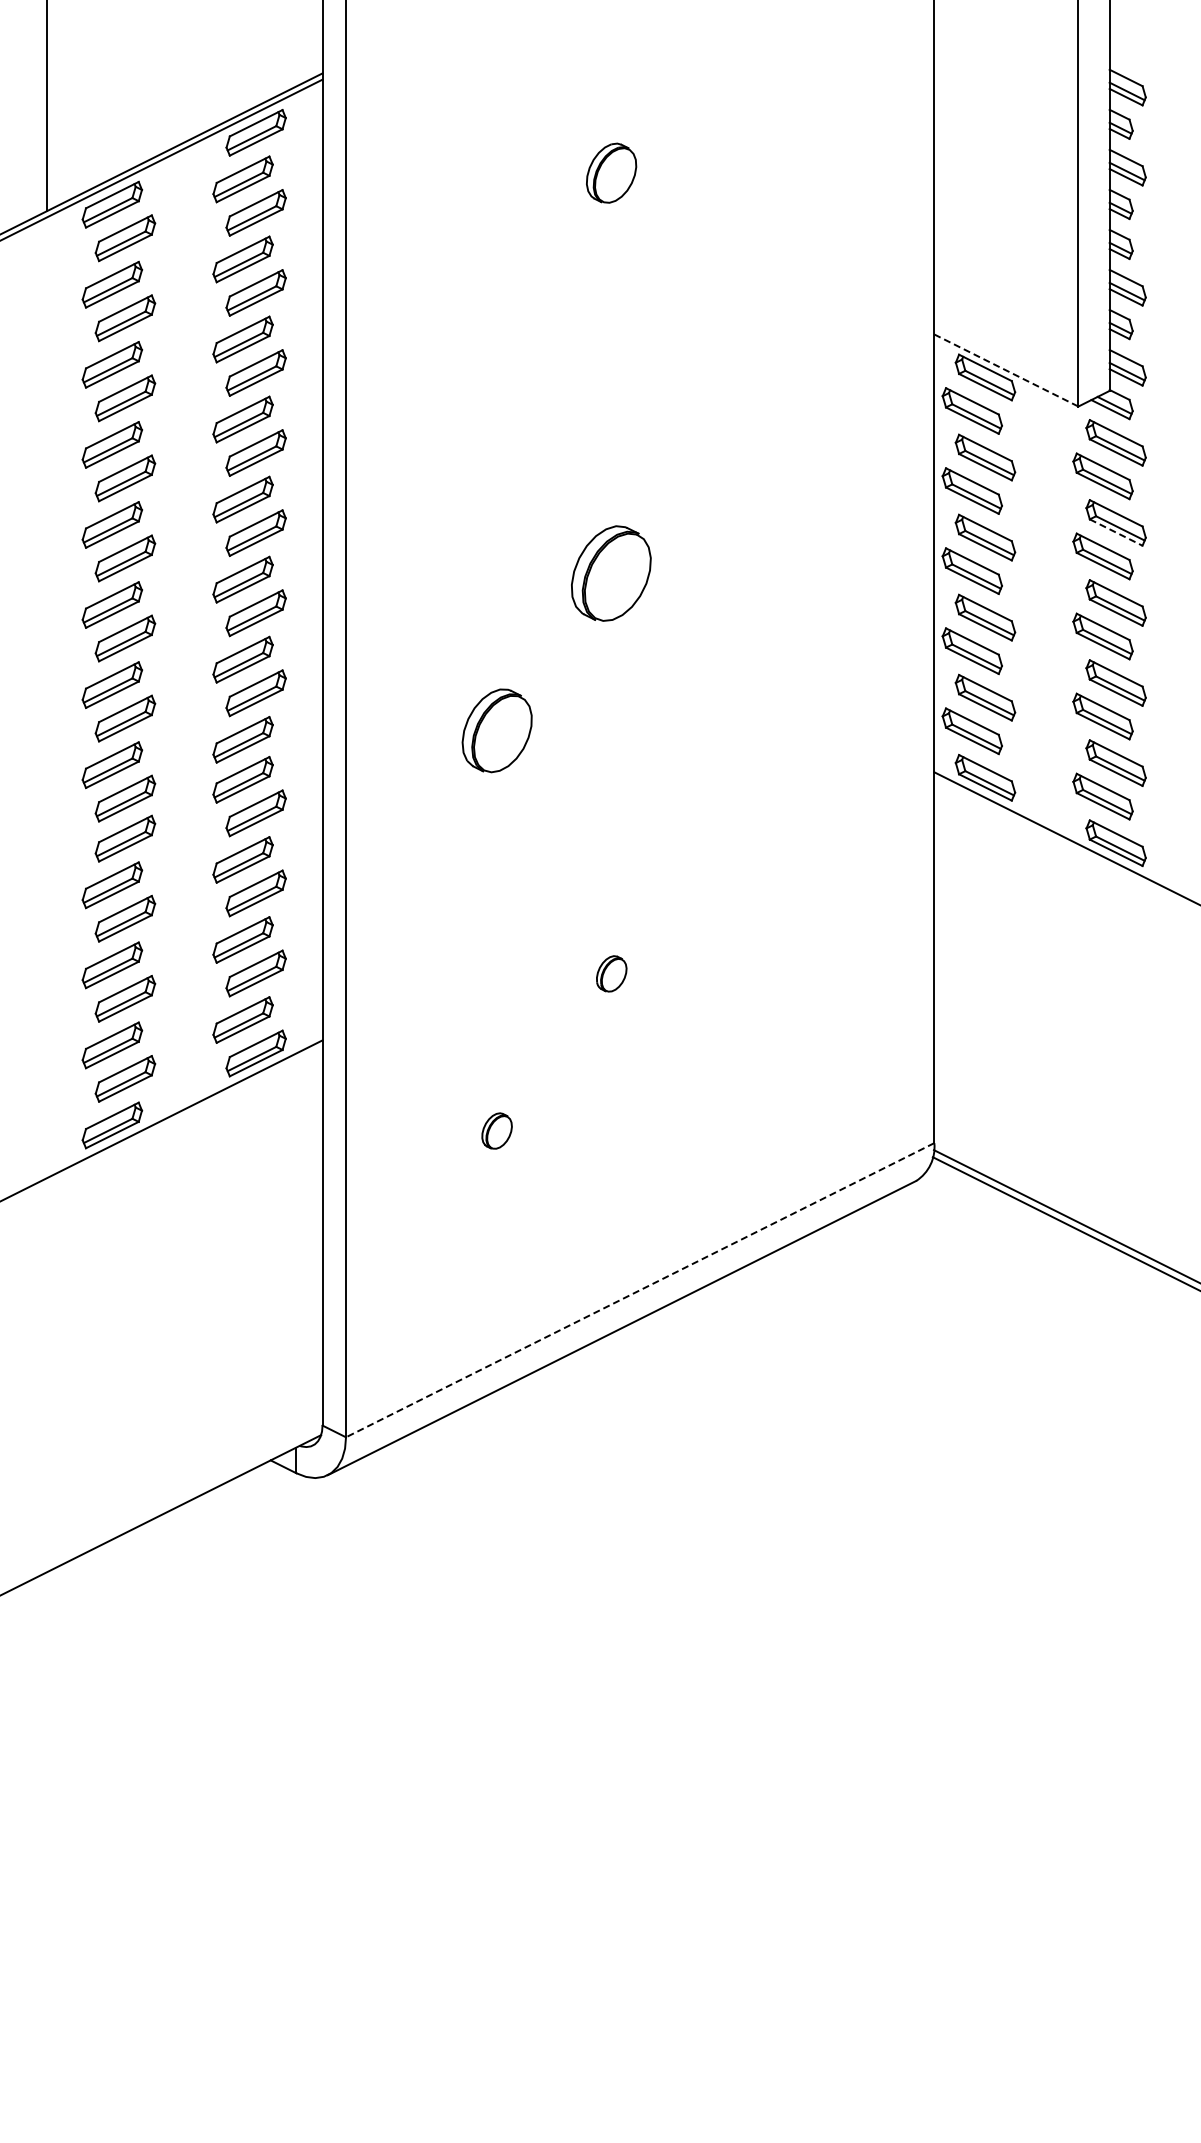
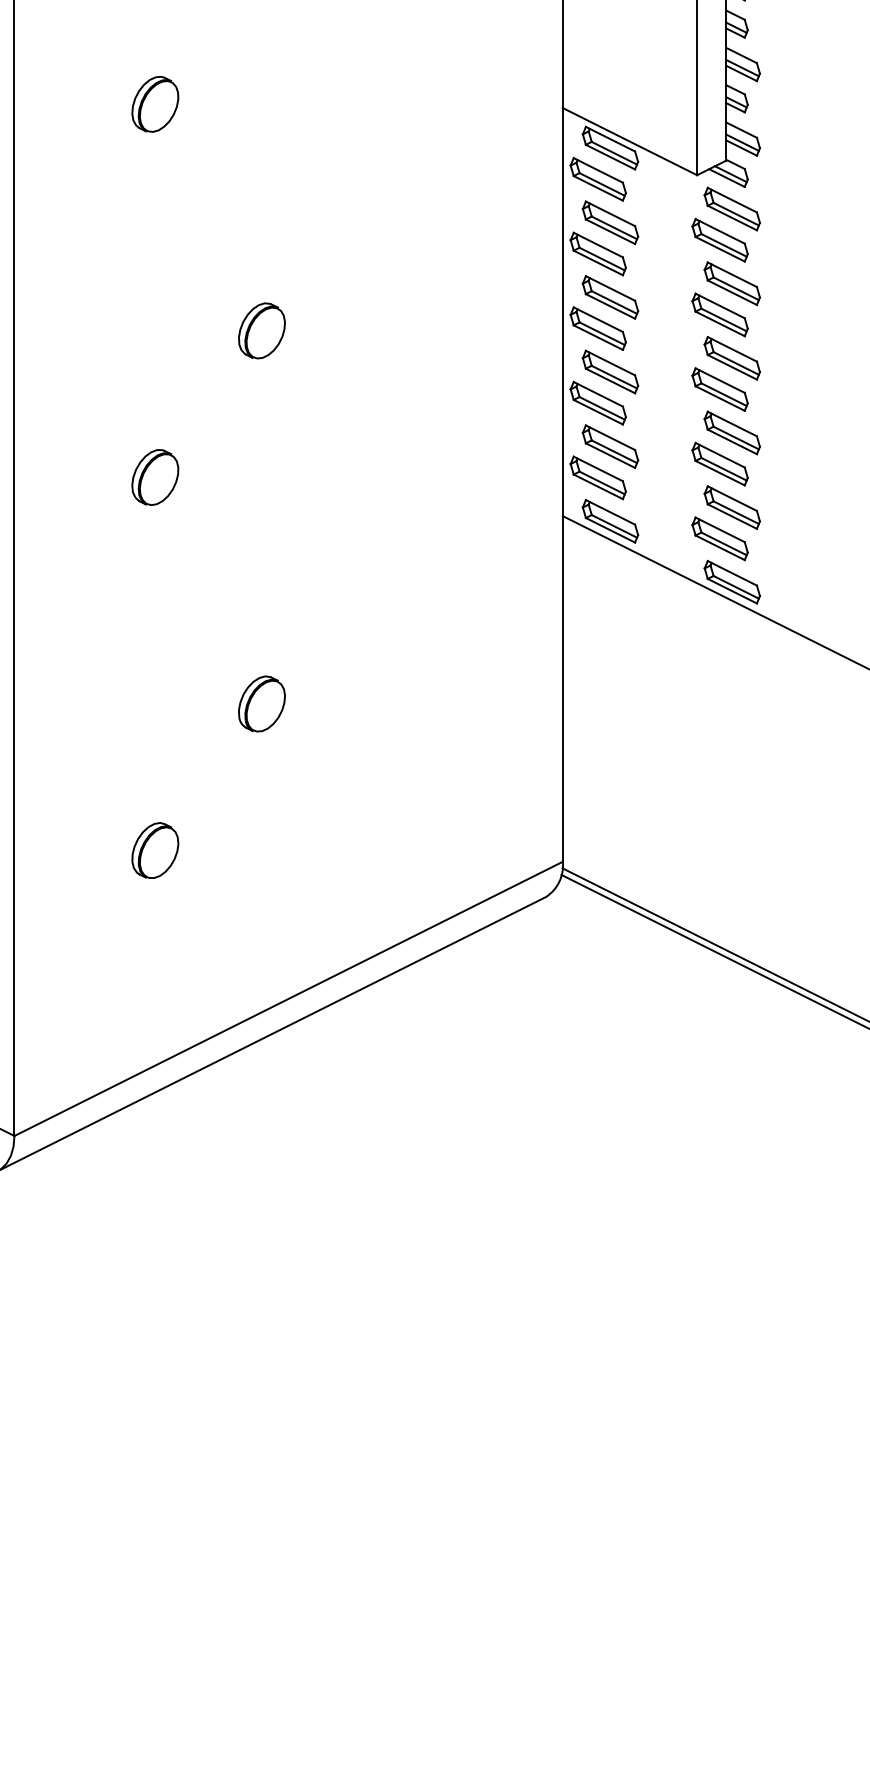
part: (496, 330) -> (154, 104), added
line: (1006, 370) -> (630, 141), dashed -> solid
line: (1116, 532) -> (732, 292), dashed -> solid
part: (611, 573) -> (261, 330), size x0.62
part: (496, 730) -> (154, 477), size x0.71
part: (611, 973) -> (261, 703), size x1.67
part: (496, 1130) -> (154, 850), size x1.67
line: (640, 1290) -> (288, 999), dashed -> solid

